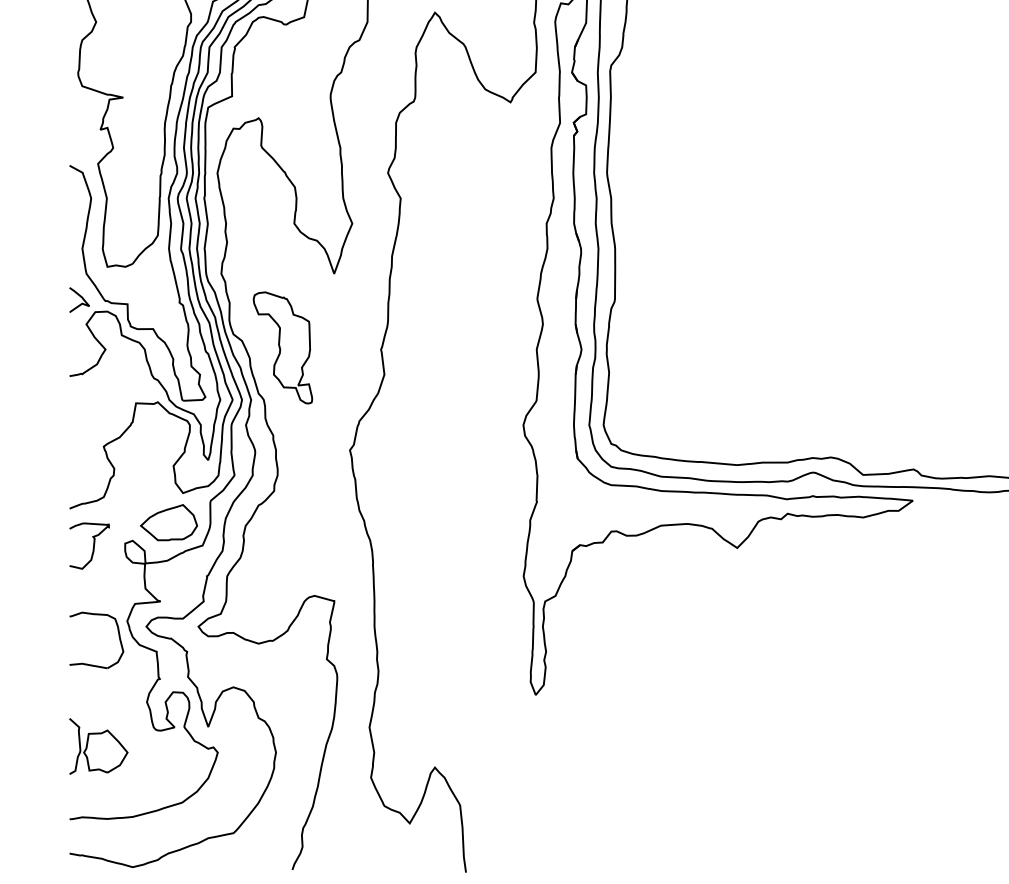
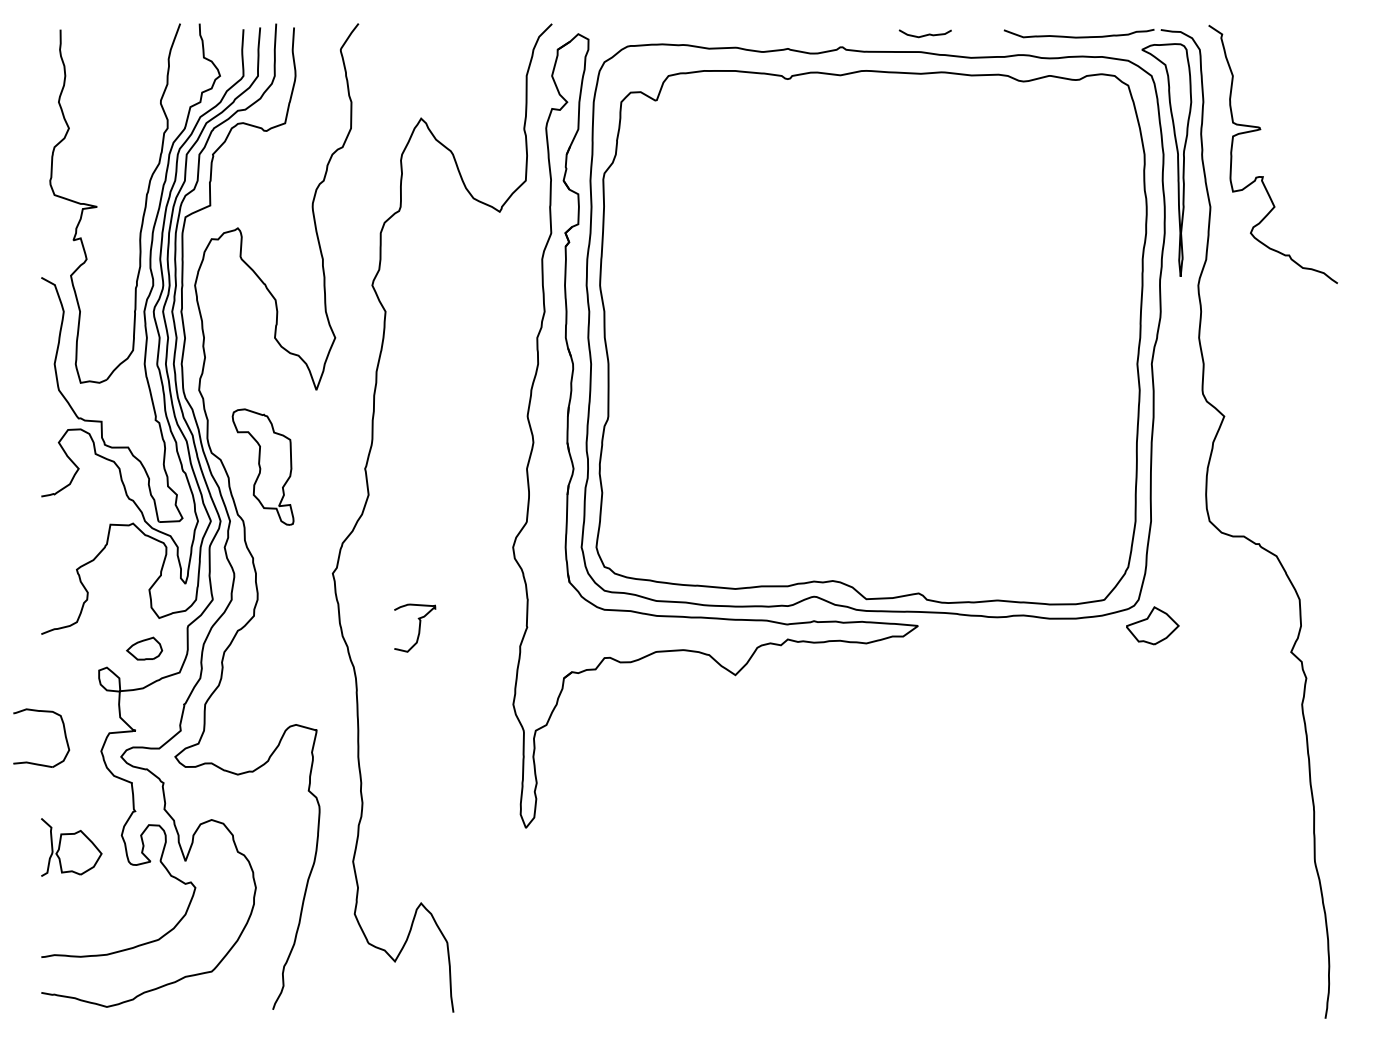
curve: (81, 298) -> (53, 415), removed
part: (168, 522) -> (144, 648), size x0.6
curve: (92, 545) -> (418, 627), moved
part: (118, 638) -> (64, 736), moved
part: (98, 746) -> (71, 847), moved

